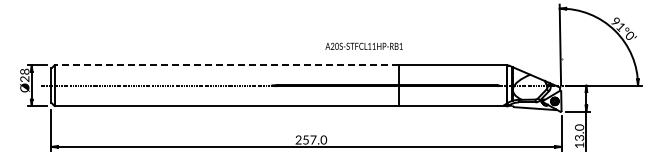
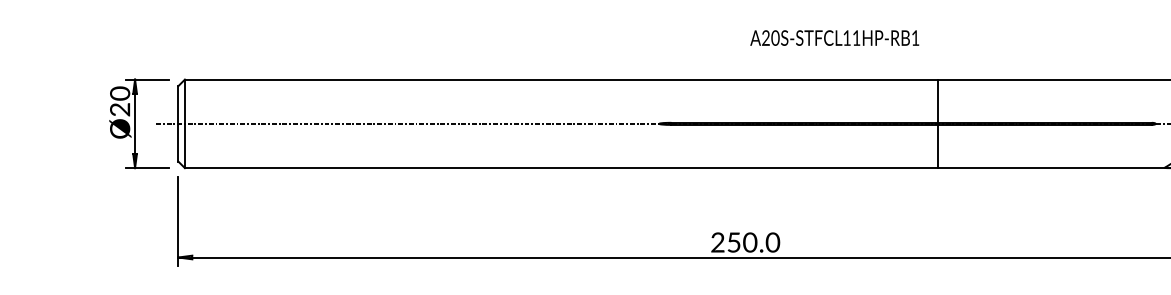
text: (363, 45) -> (833, 36), moved
line: (226, 65) -> (560, 79), dashed -> solid
text: (25, 71) -> (121, 92), Ø28 -> Ø20
text: (313, 139) -> (750, 241), 257.0 -> 250.0

